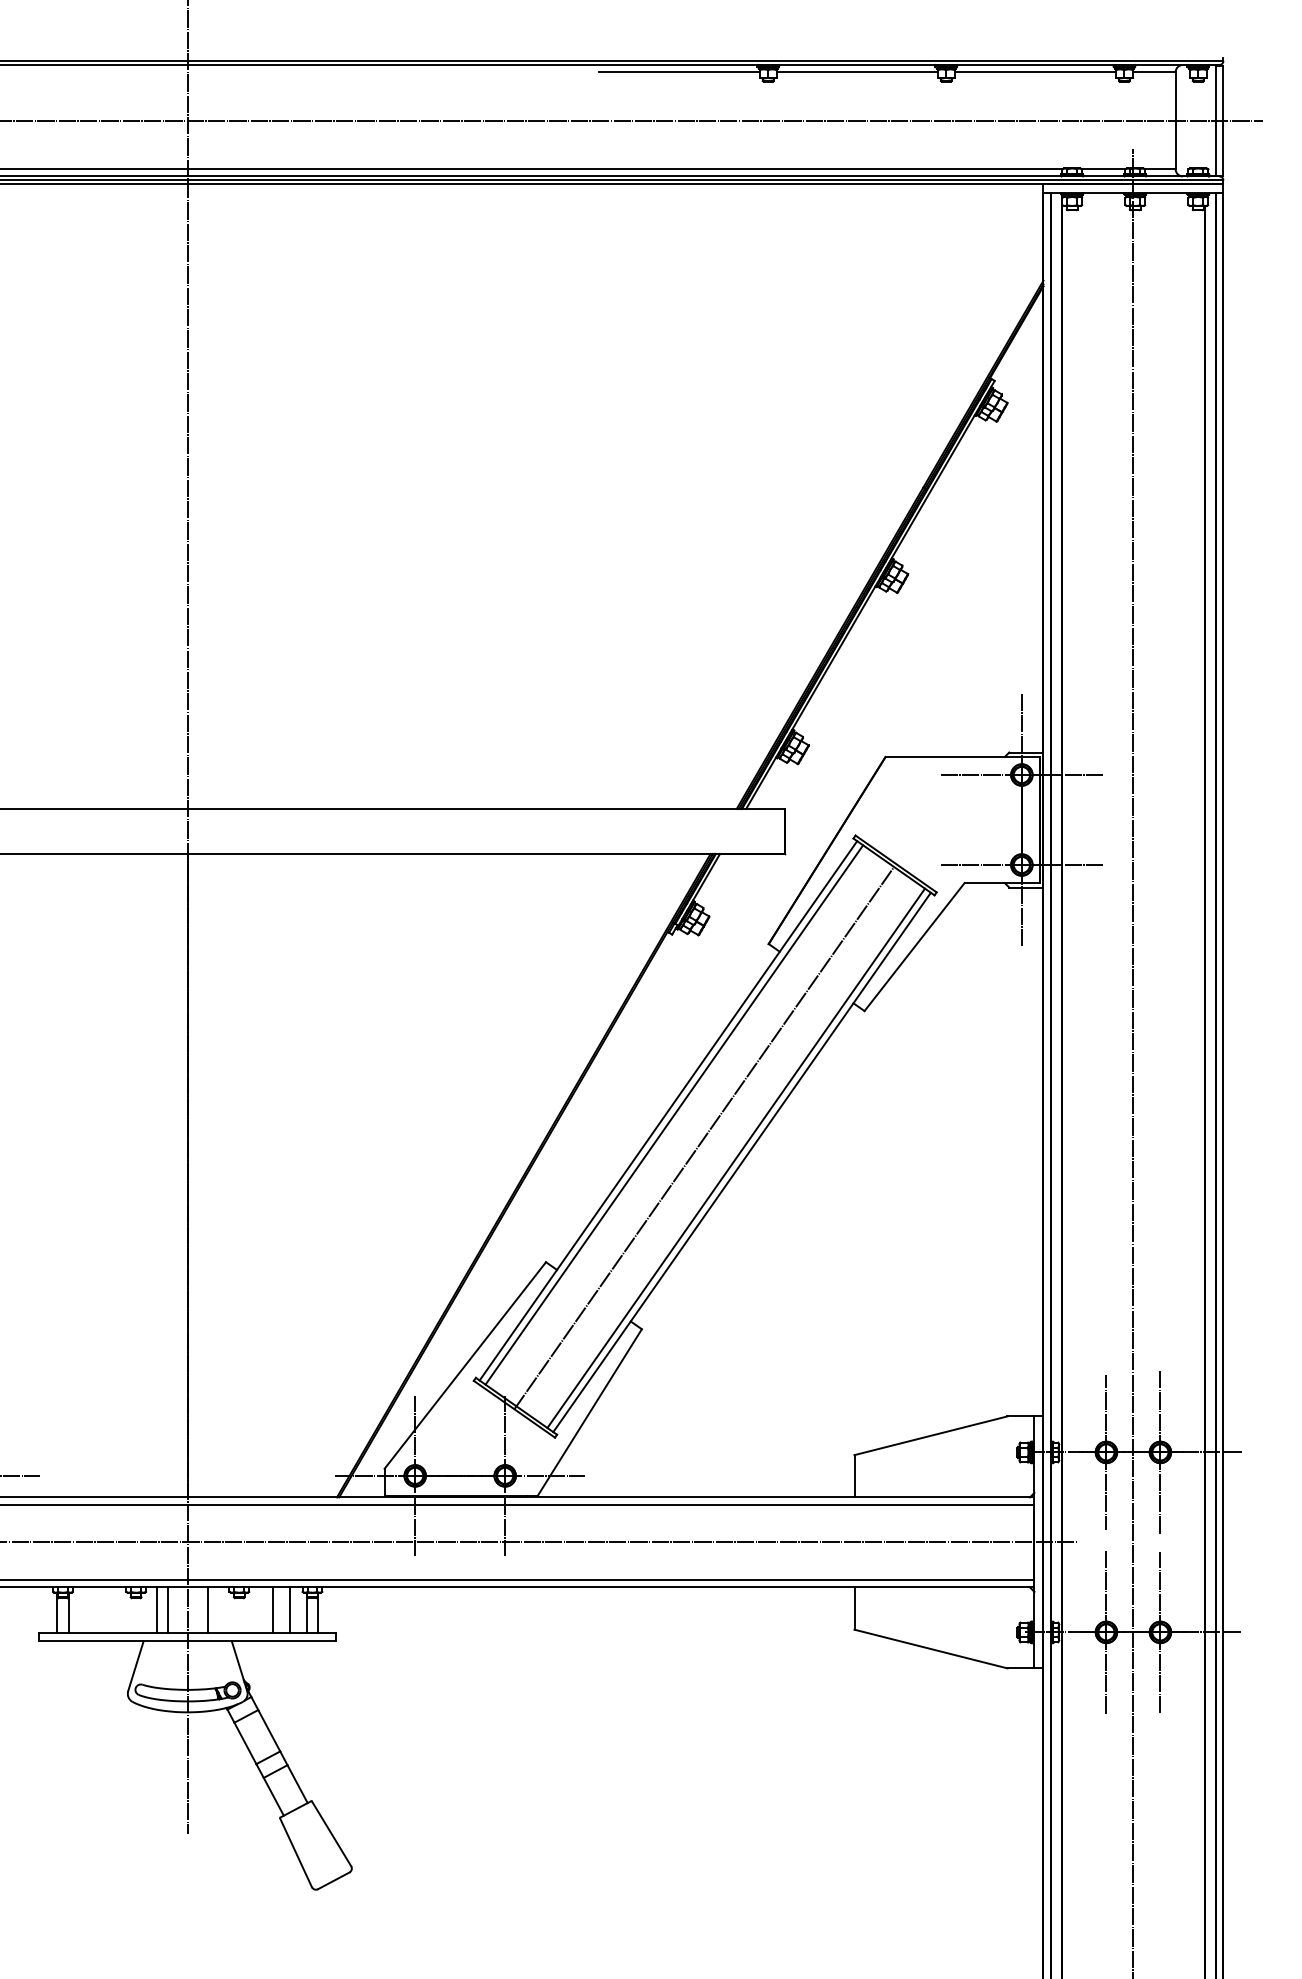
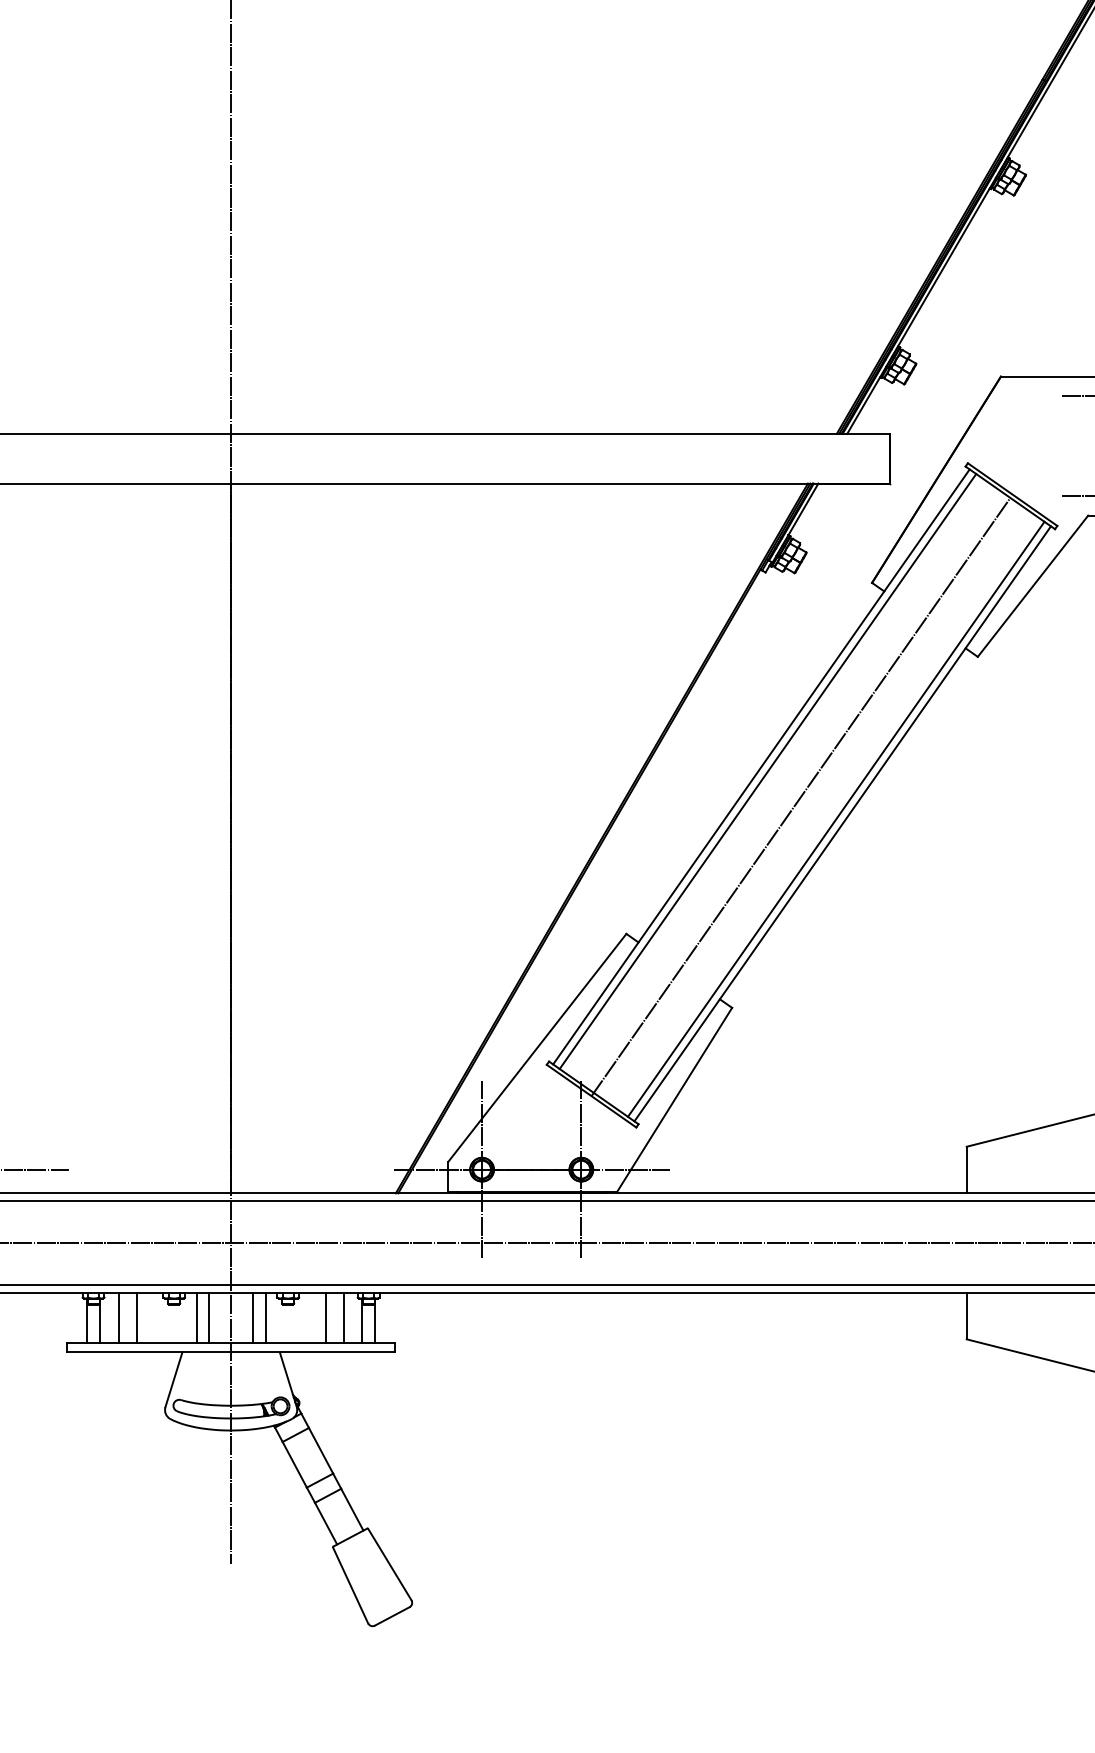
line: (85, 1610) -> (118, 1318), added
line: (102, 1610) -> (137, 1318), added
line: (218, 1610) -> (265, 1318), added

